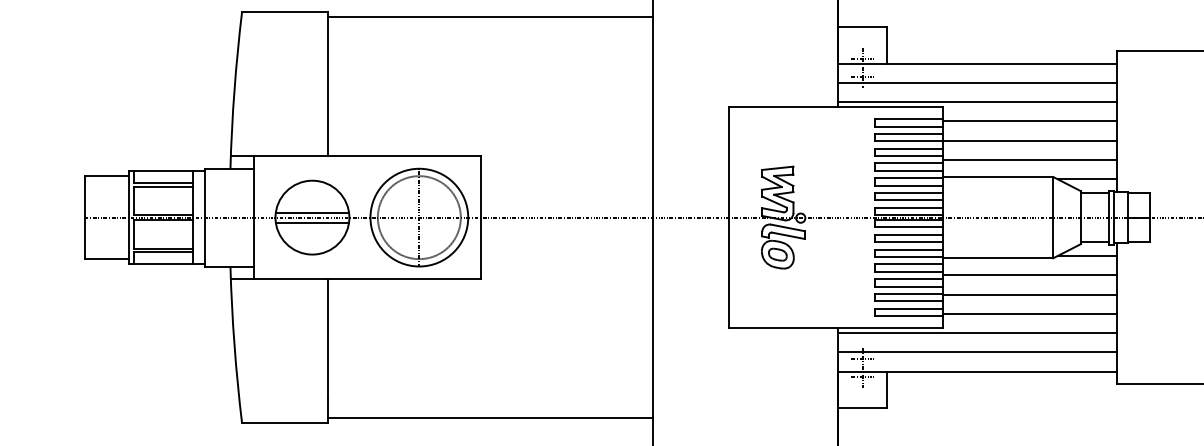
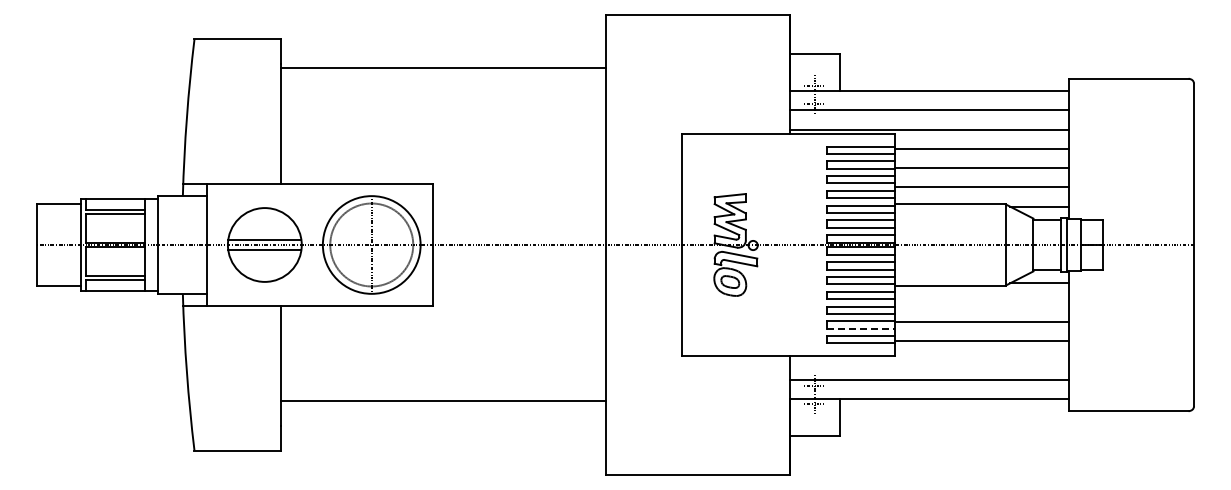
line: (490, 17) -> (442, 68), moved
line: (1029, 275) -> (981, 302), removed
line: (909, 301) -> (861, 328), solid -> dashed
line: (977, 333) -> (929, 360), removed
line: (490, 418) -> (442, 400), moved

